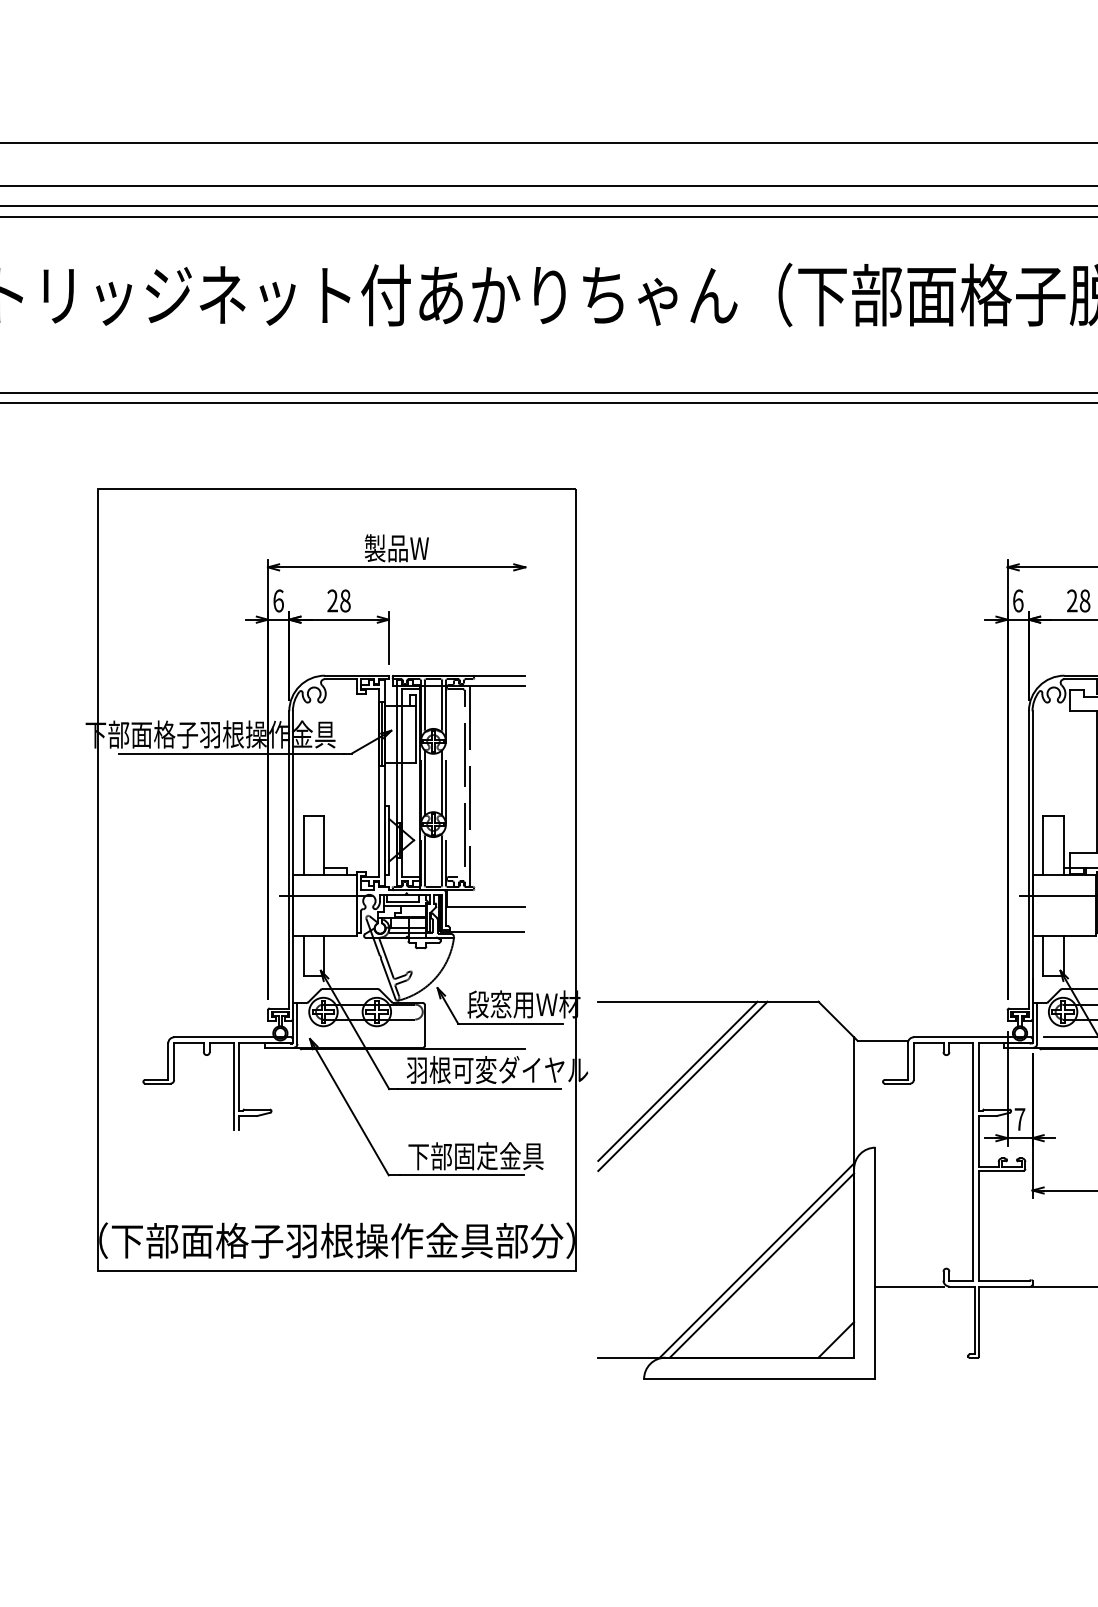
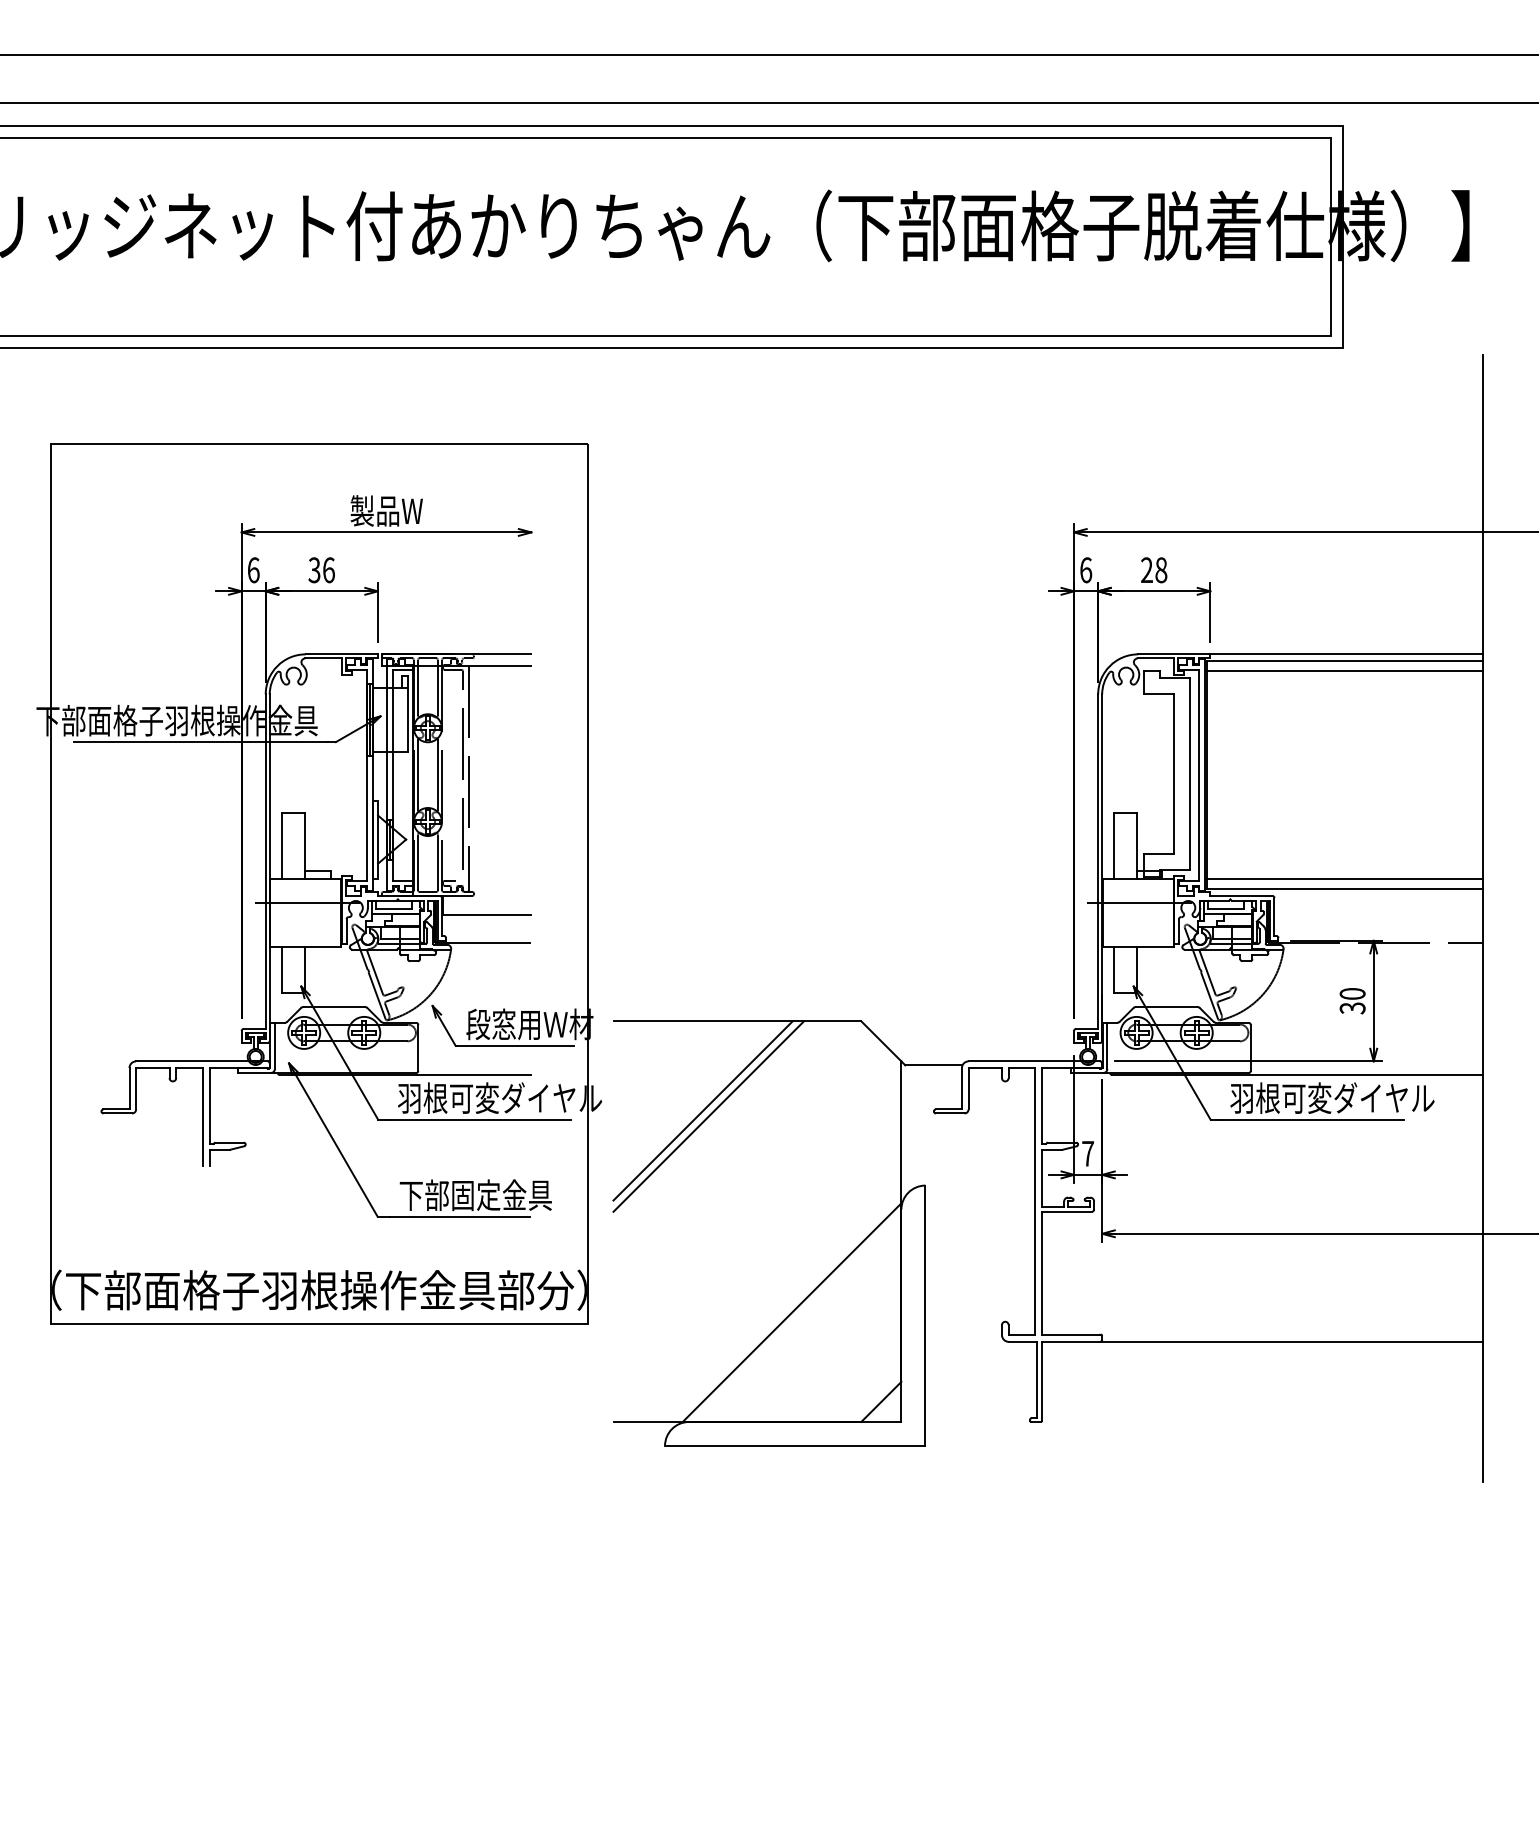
text: (338, 601) -> (321, 570), 28 -> 36
line: (761, 1264) -> (797, 1317), removed
line: (909, 1286) -> (963, 1341), removed

